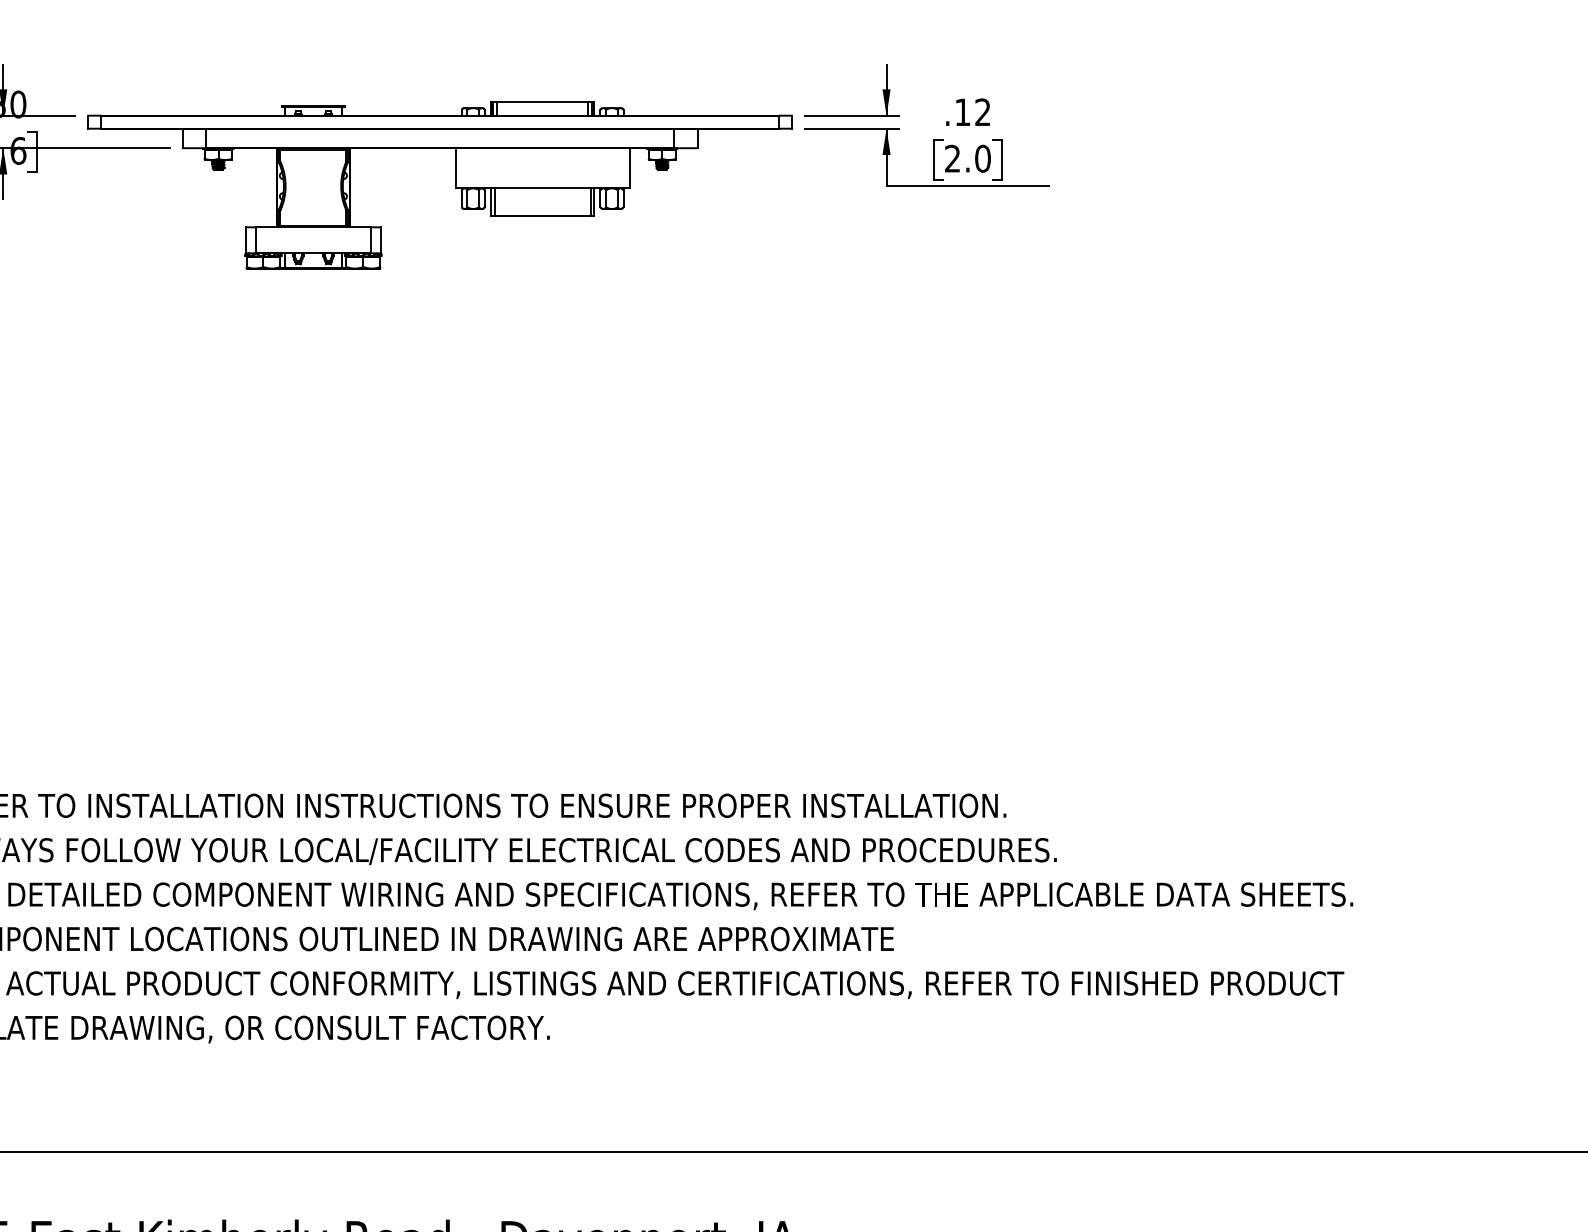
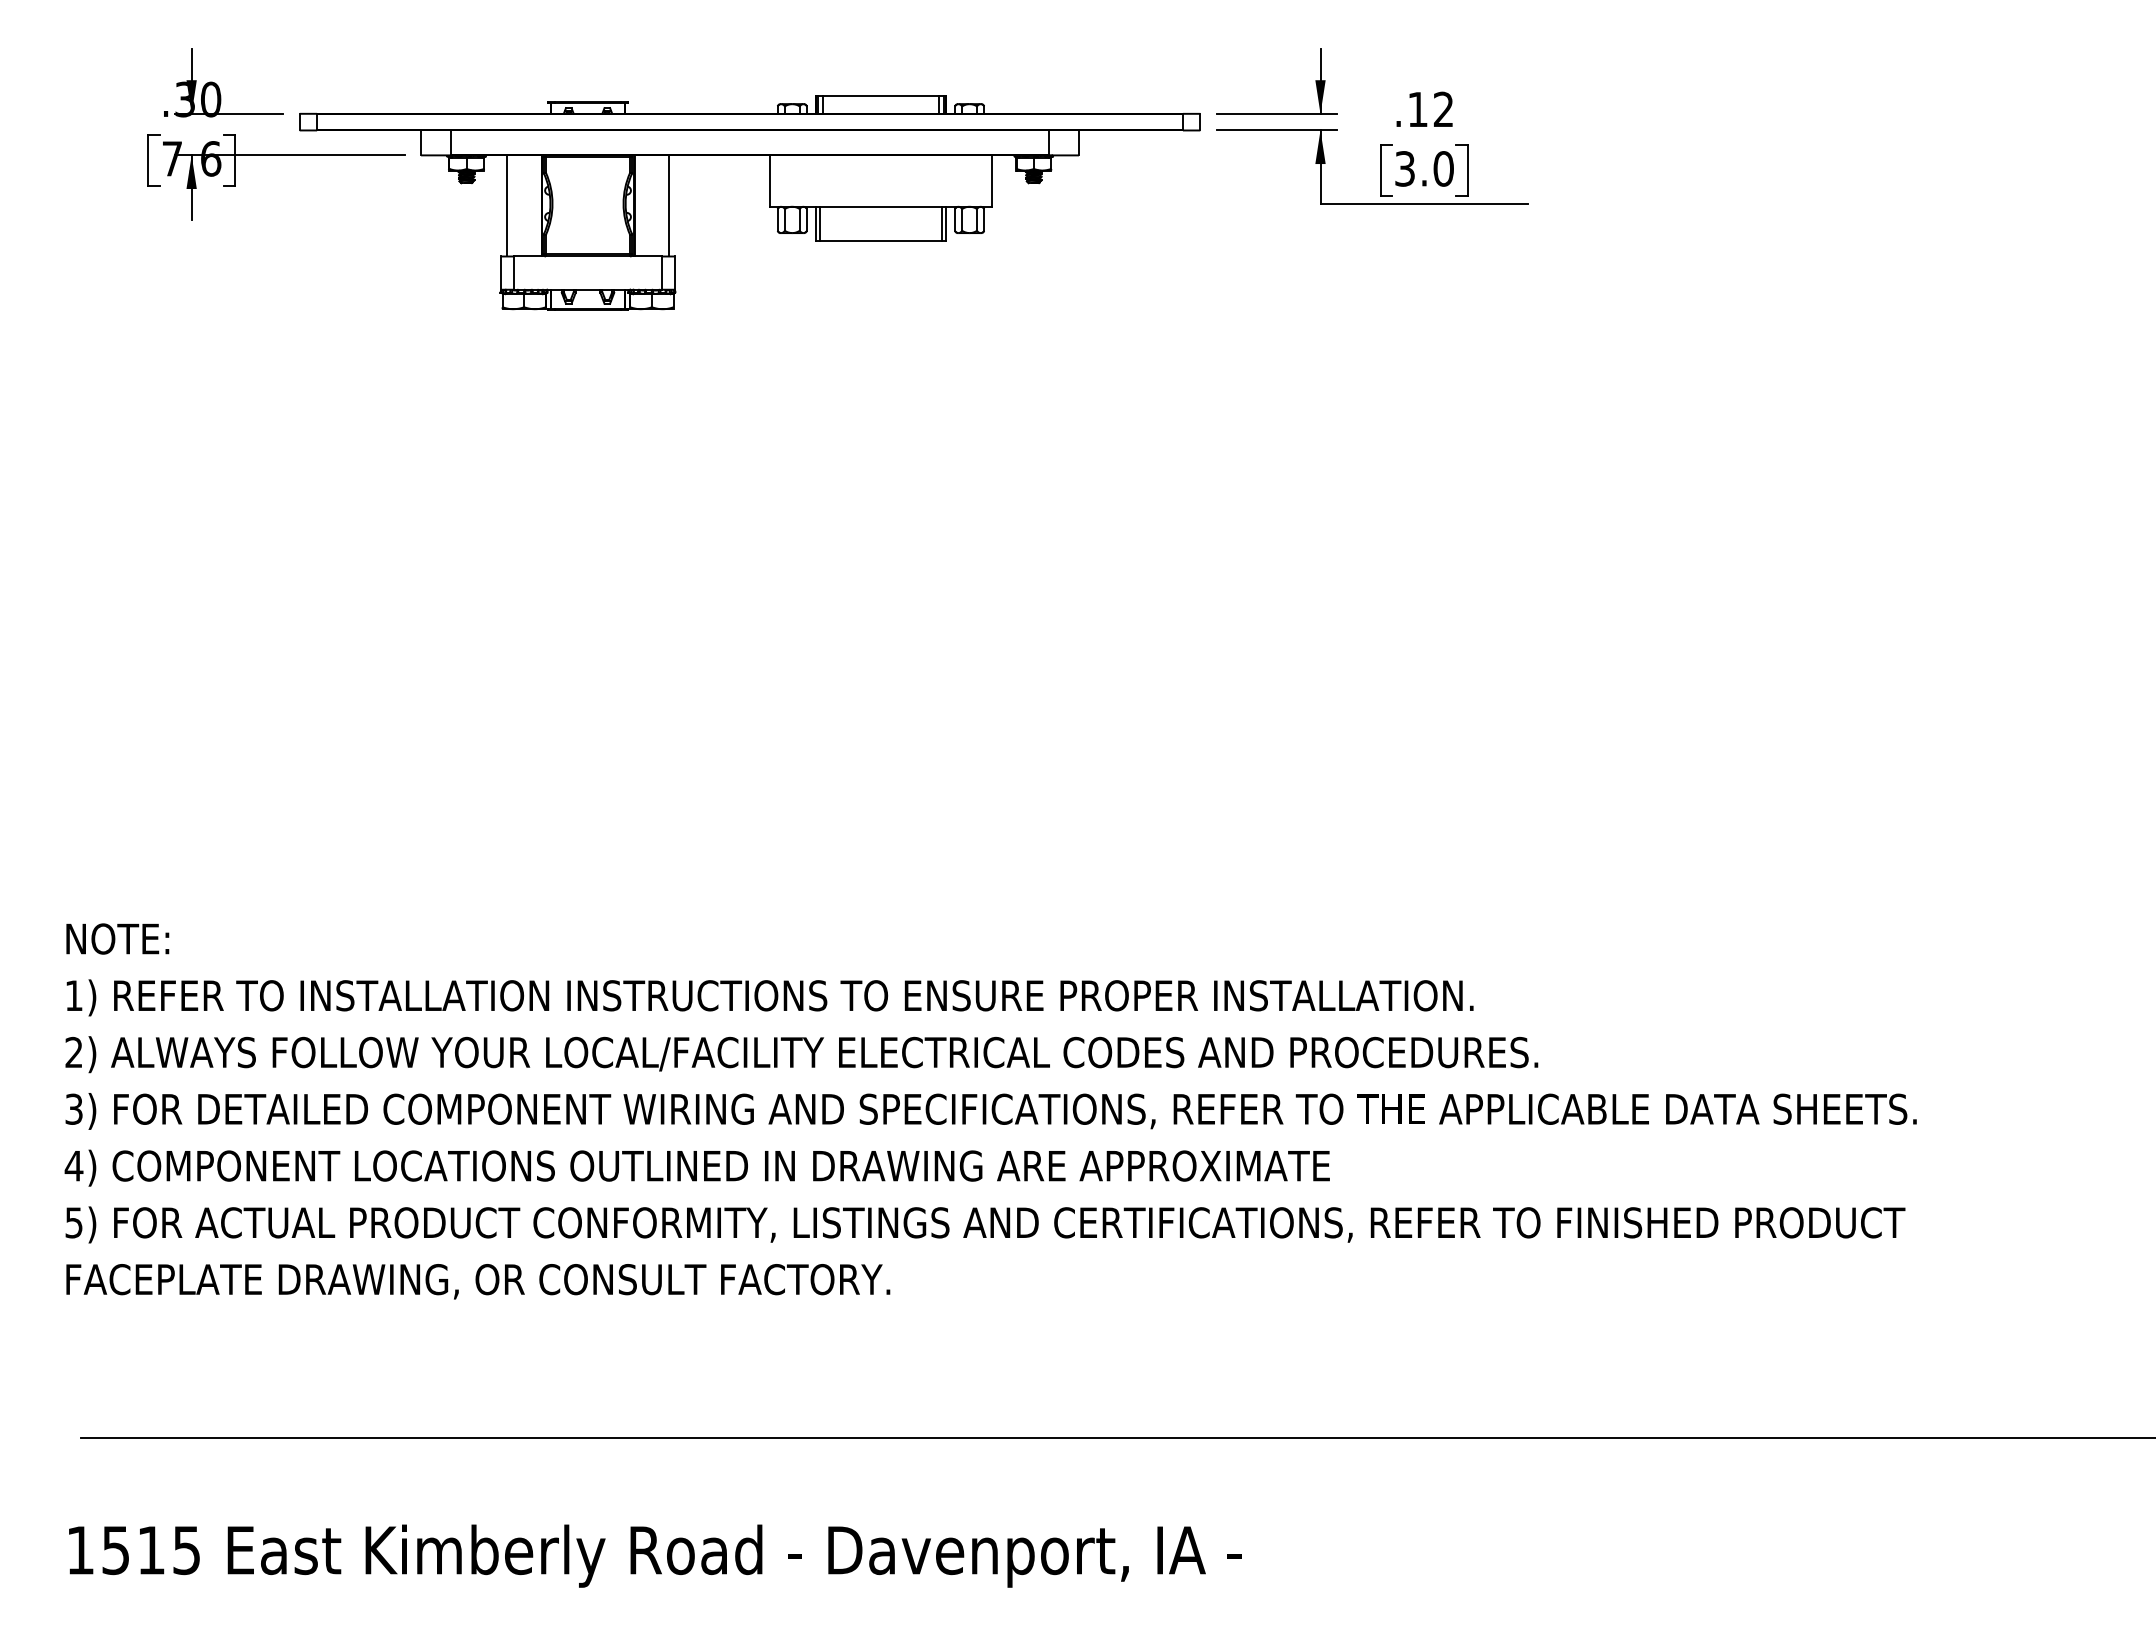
text: (952, 158) -> (1404, 168), 2.0 -> 3.0
line: (249, 187) -> (506, 205), added
line: (377, 187) -> (669, 205), added

